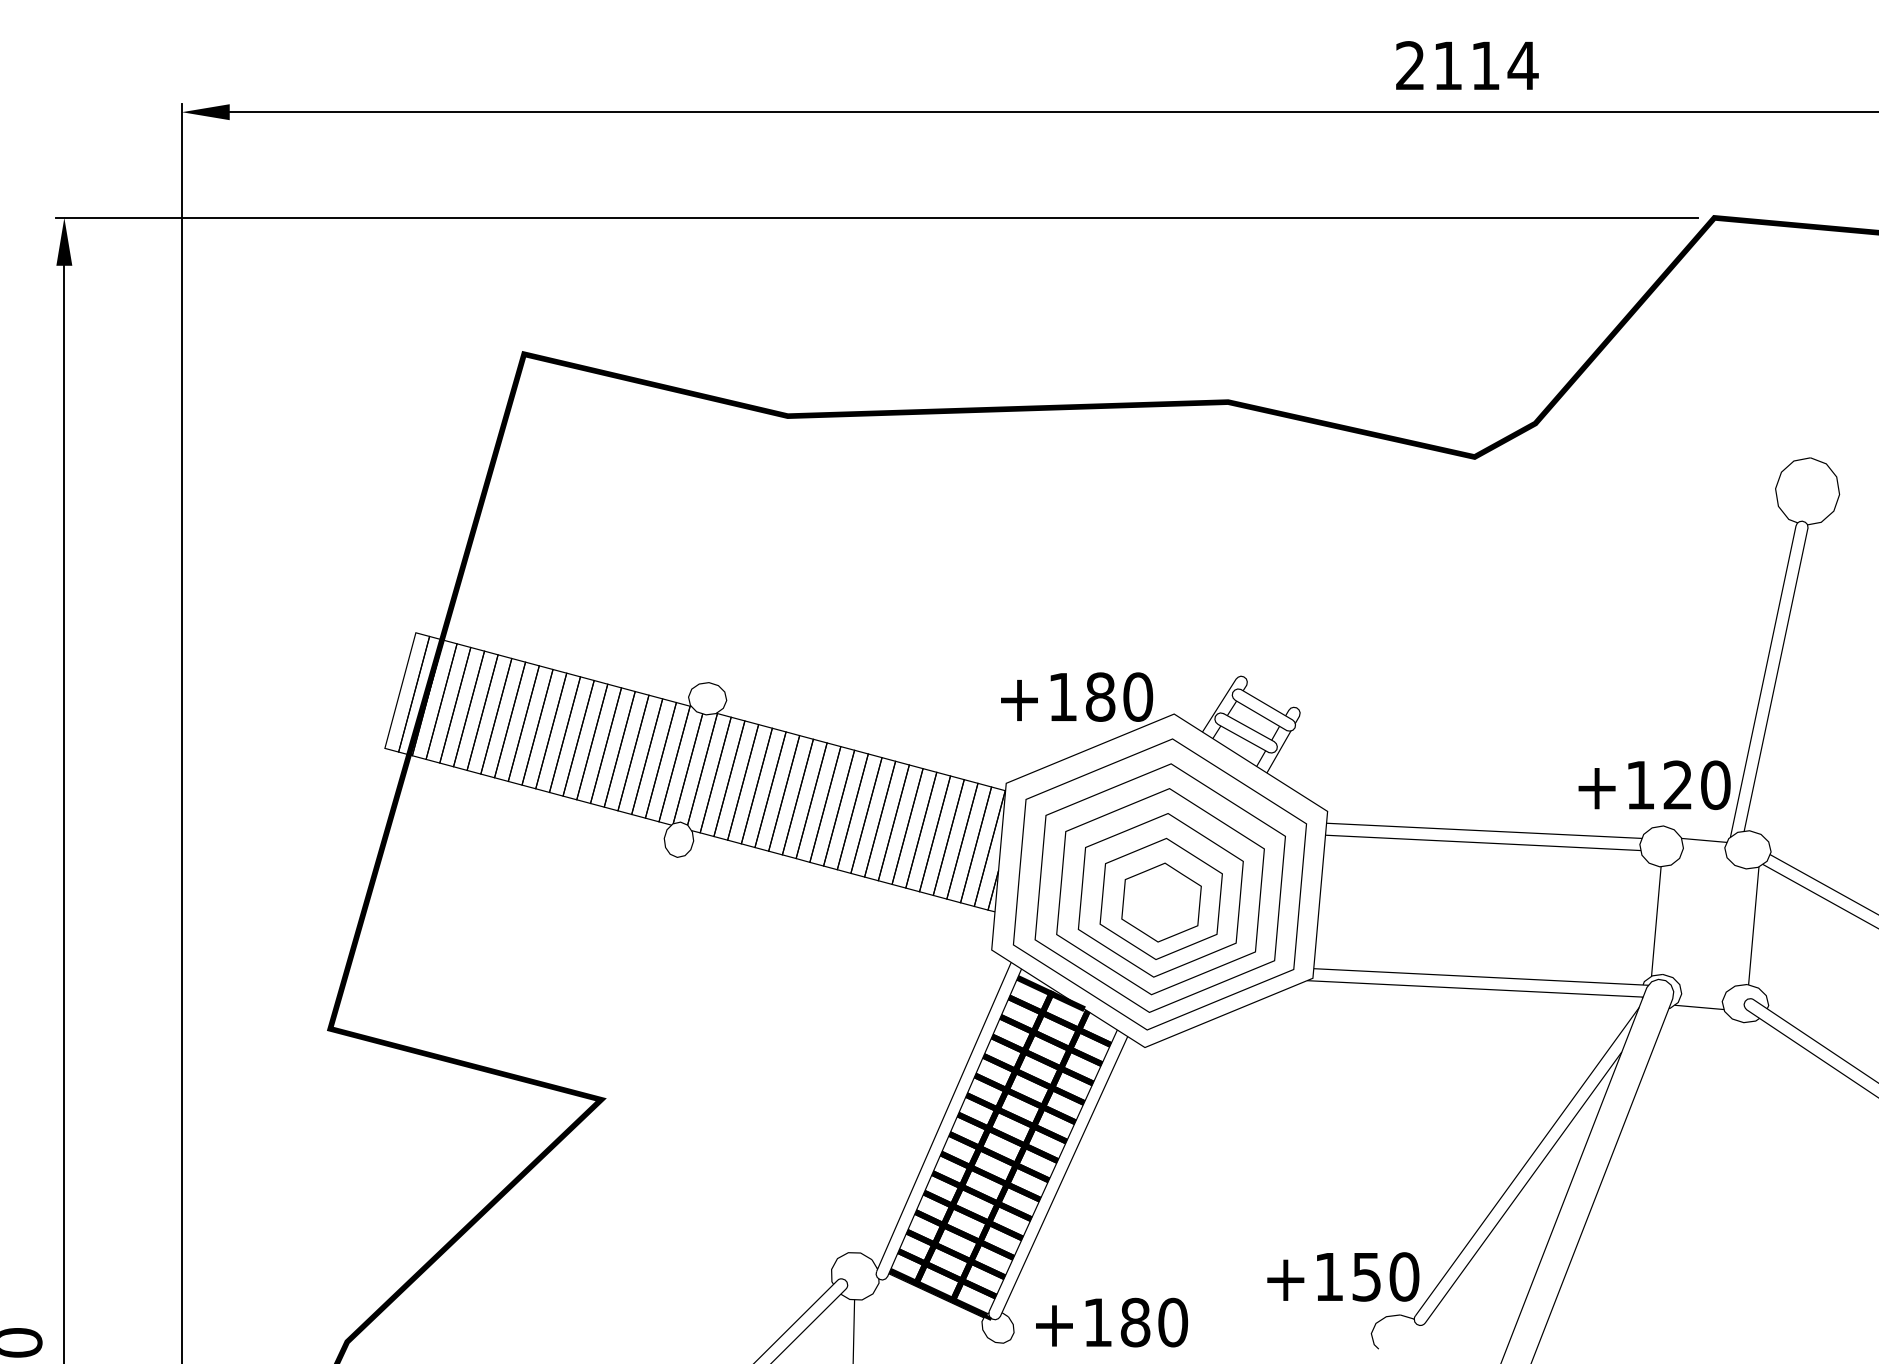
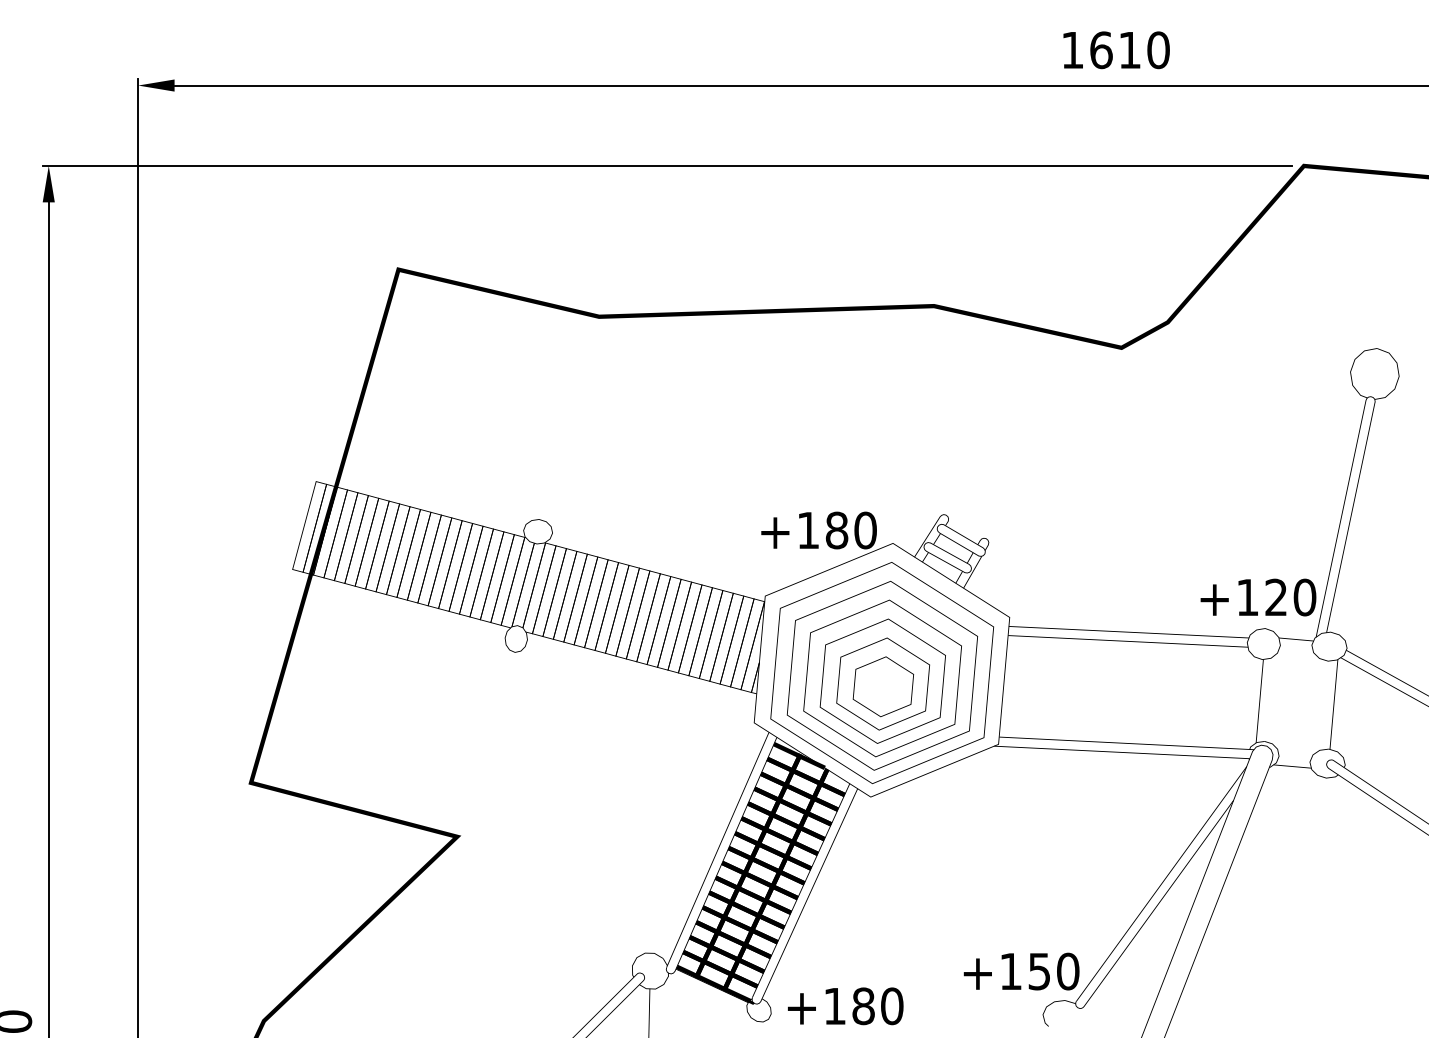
text: (1467, 65) -> (1116, 50), 2114 -> 1610

